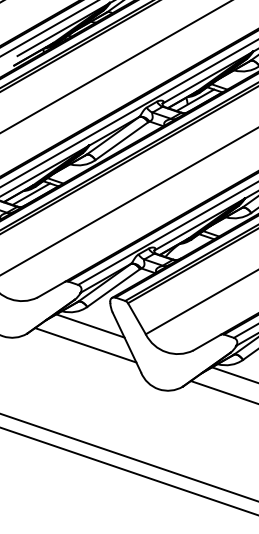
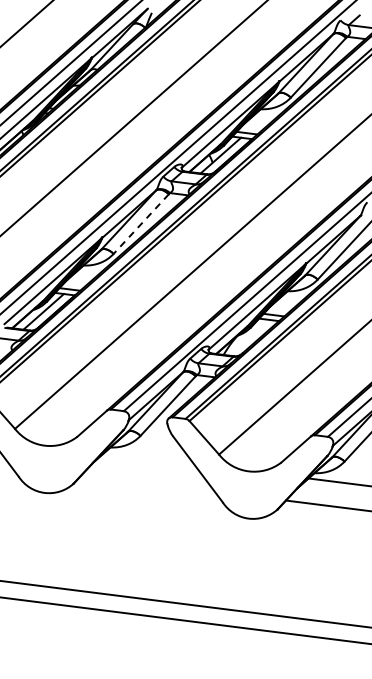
line: (122, 141) -> (141, 224), solid -> dashed
line: (89, 325) -> (148, 458), removed
line: (85, 344) -> (147, 482), removed

